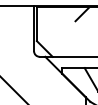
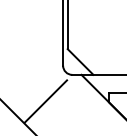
hatch: (23, 72) -> (45, 100), added

